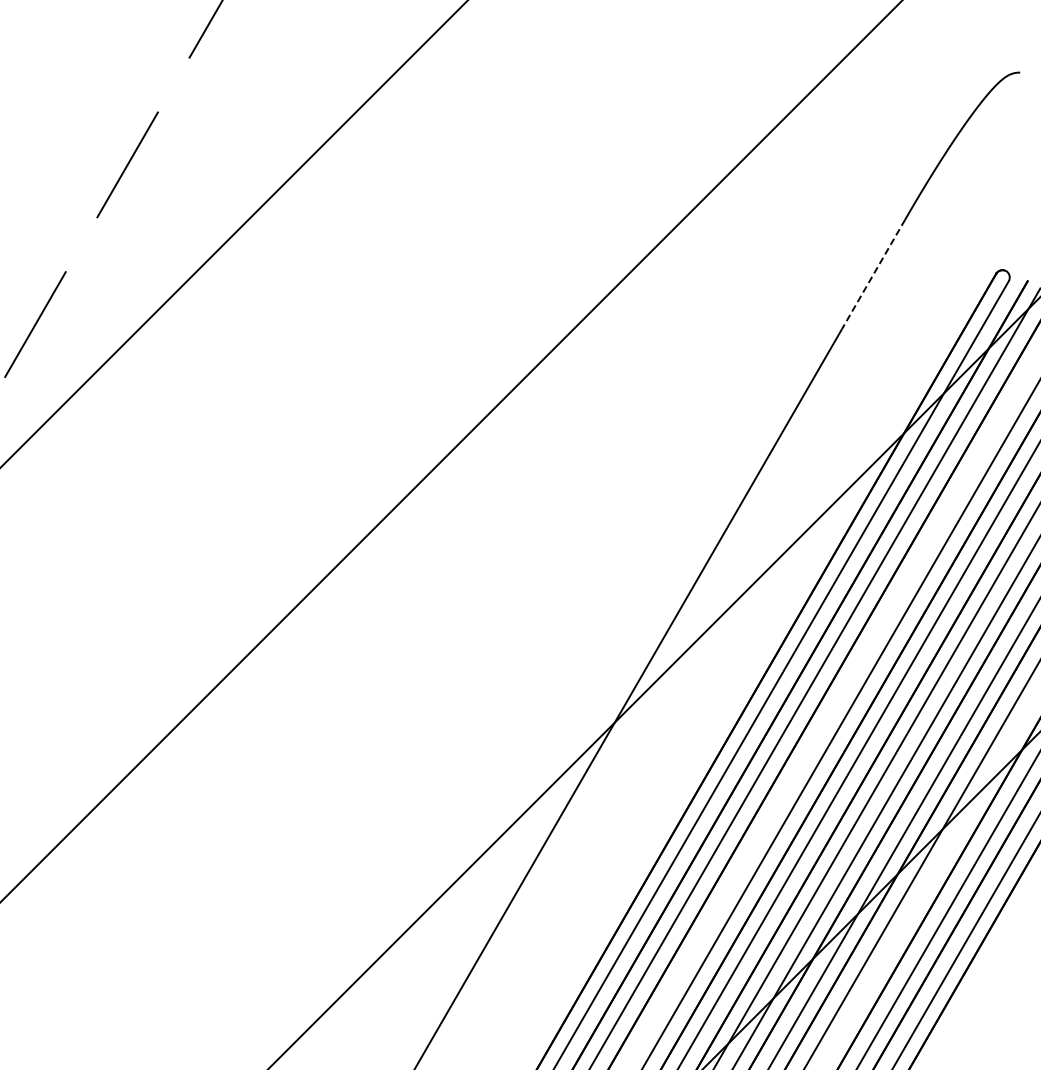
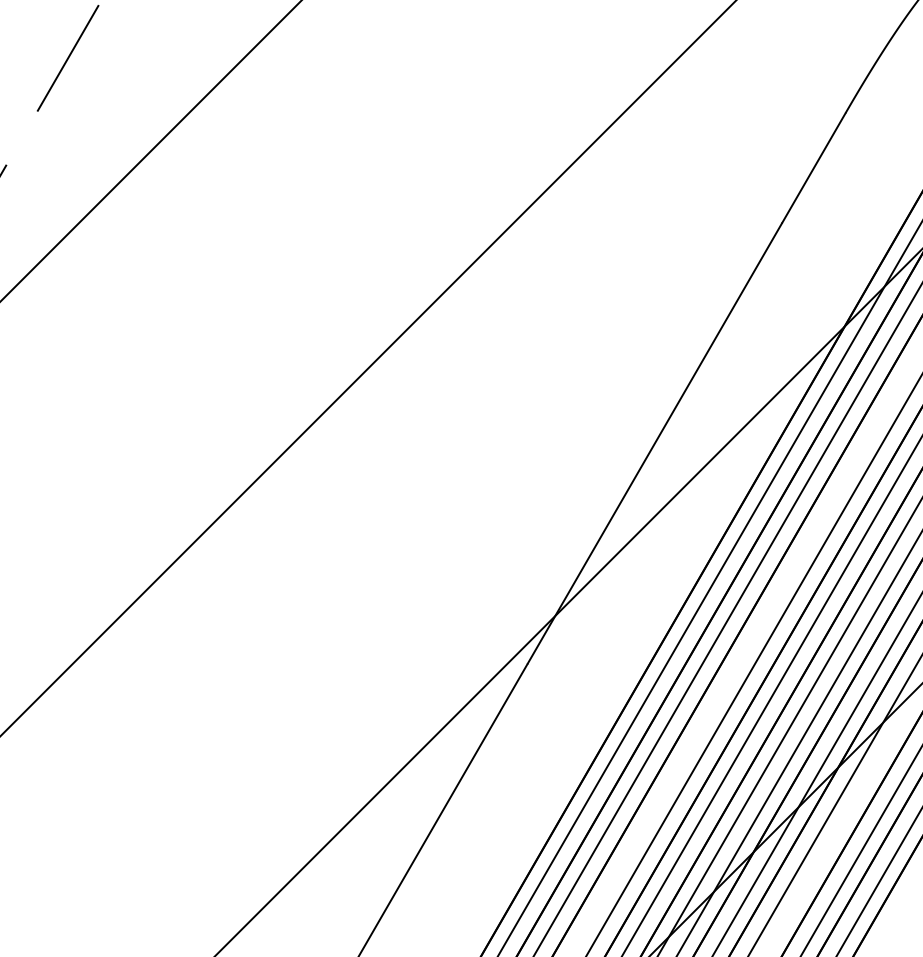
line: (873, 274) -> (813, 167), dashed -> solid

